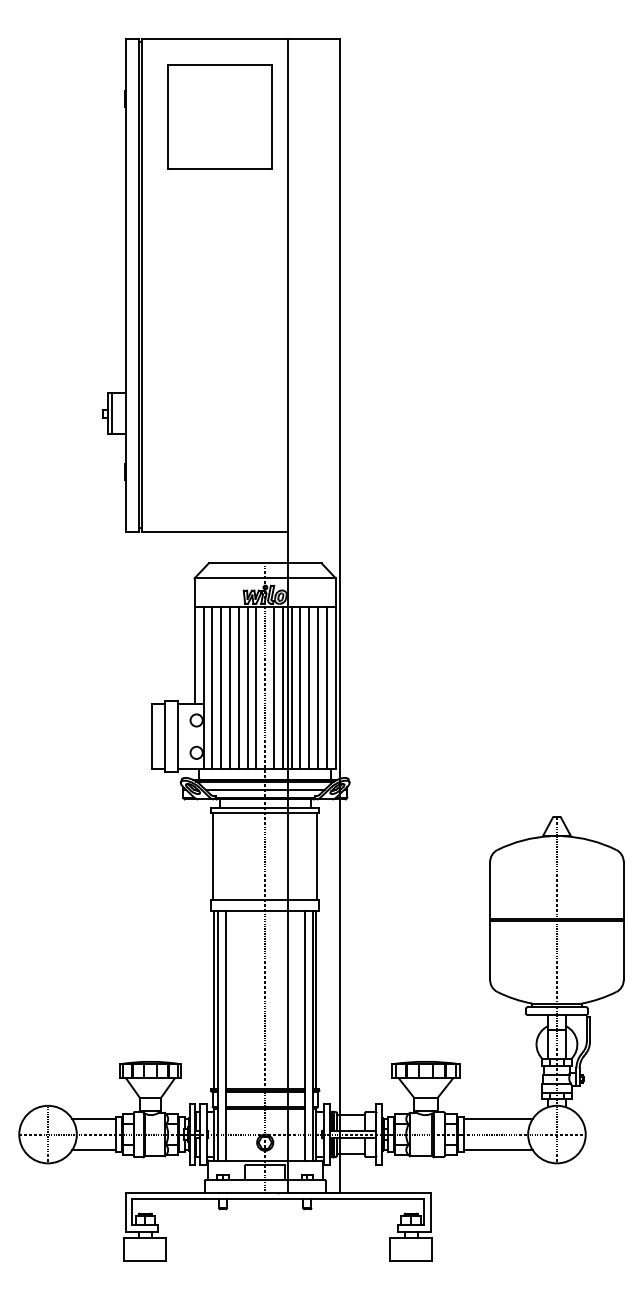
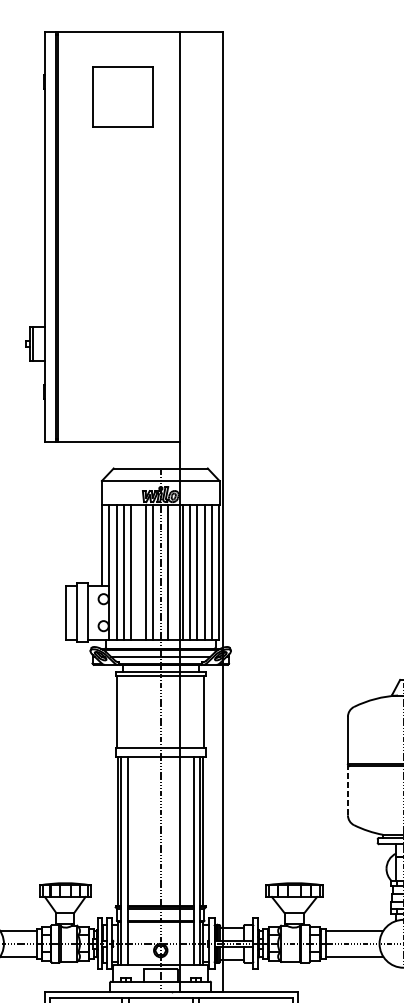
part: (219, 116) -> (122, 96), size x0.7
line: (238, 687) -> (138, 571), removed
line: (282, 687) -> (175, 571), removed
line: (490, 950) -> (348, 790), solid -> dashed

